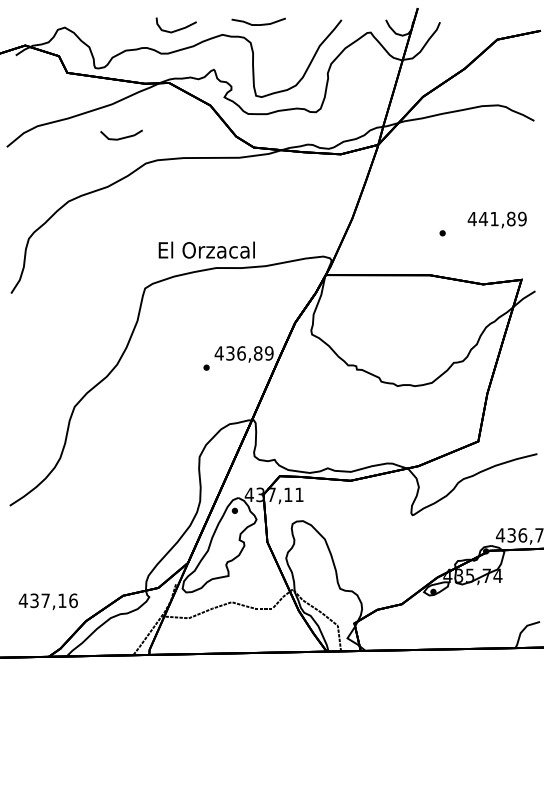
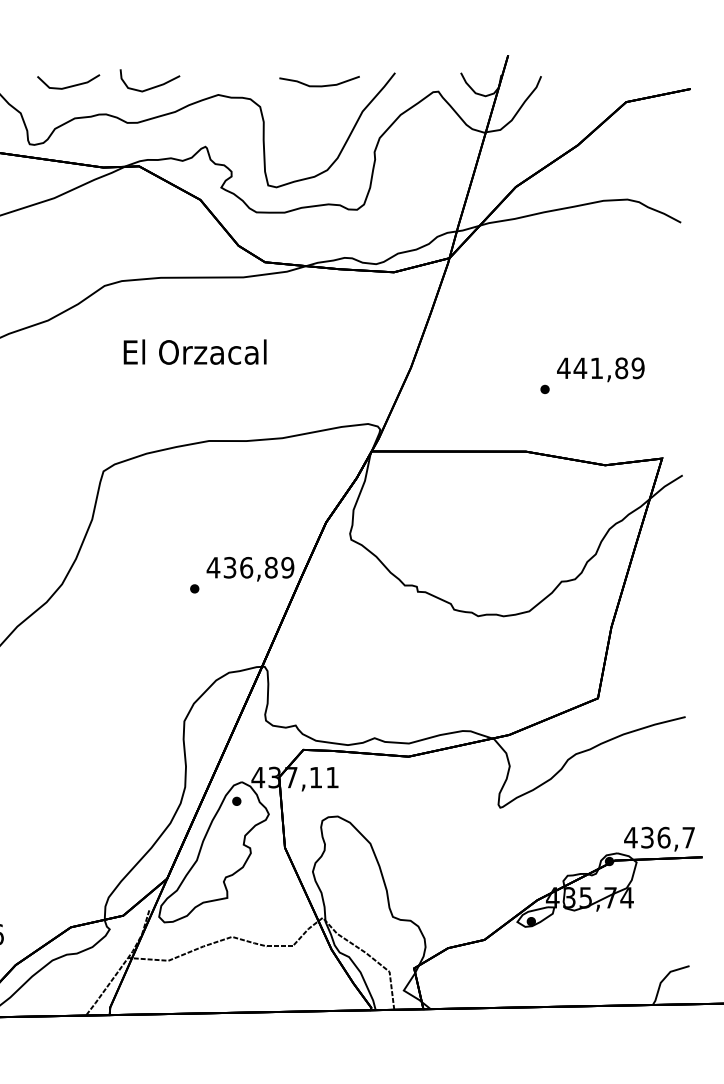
curve: (258, 24) -> (319, 85), moved
line: (121, 137) -> (68, 85), moved
text: (496, 219) -> (599, 368), moved
text: (206, 249) -> (194, 351), moved

